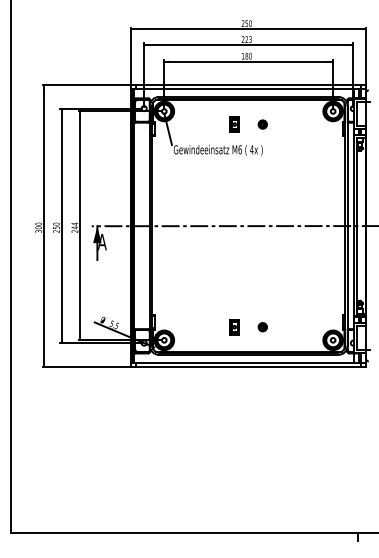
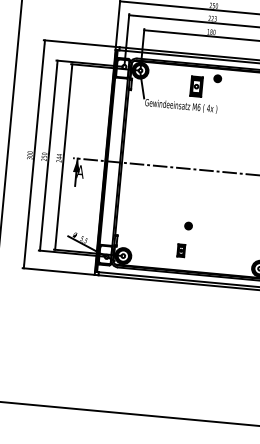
part: (234, 124) -> (196, 86), size x1.6
part: (262, 124) -> (217, 78), moved
part: (262, 327) -> (188, 226), moved

